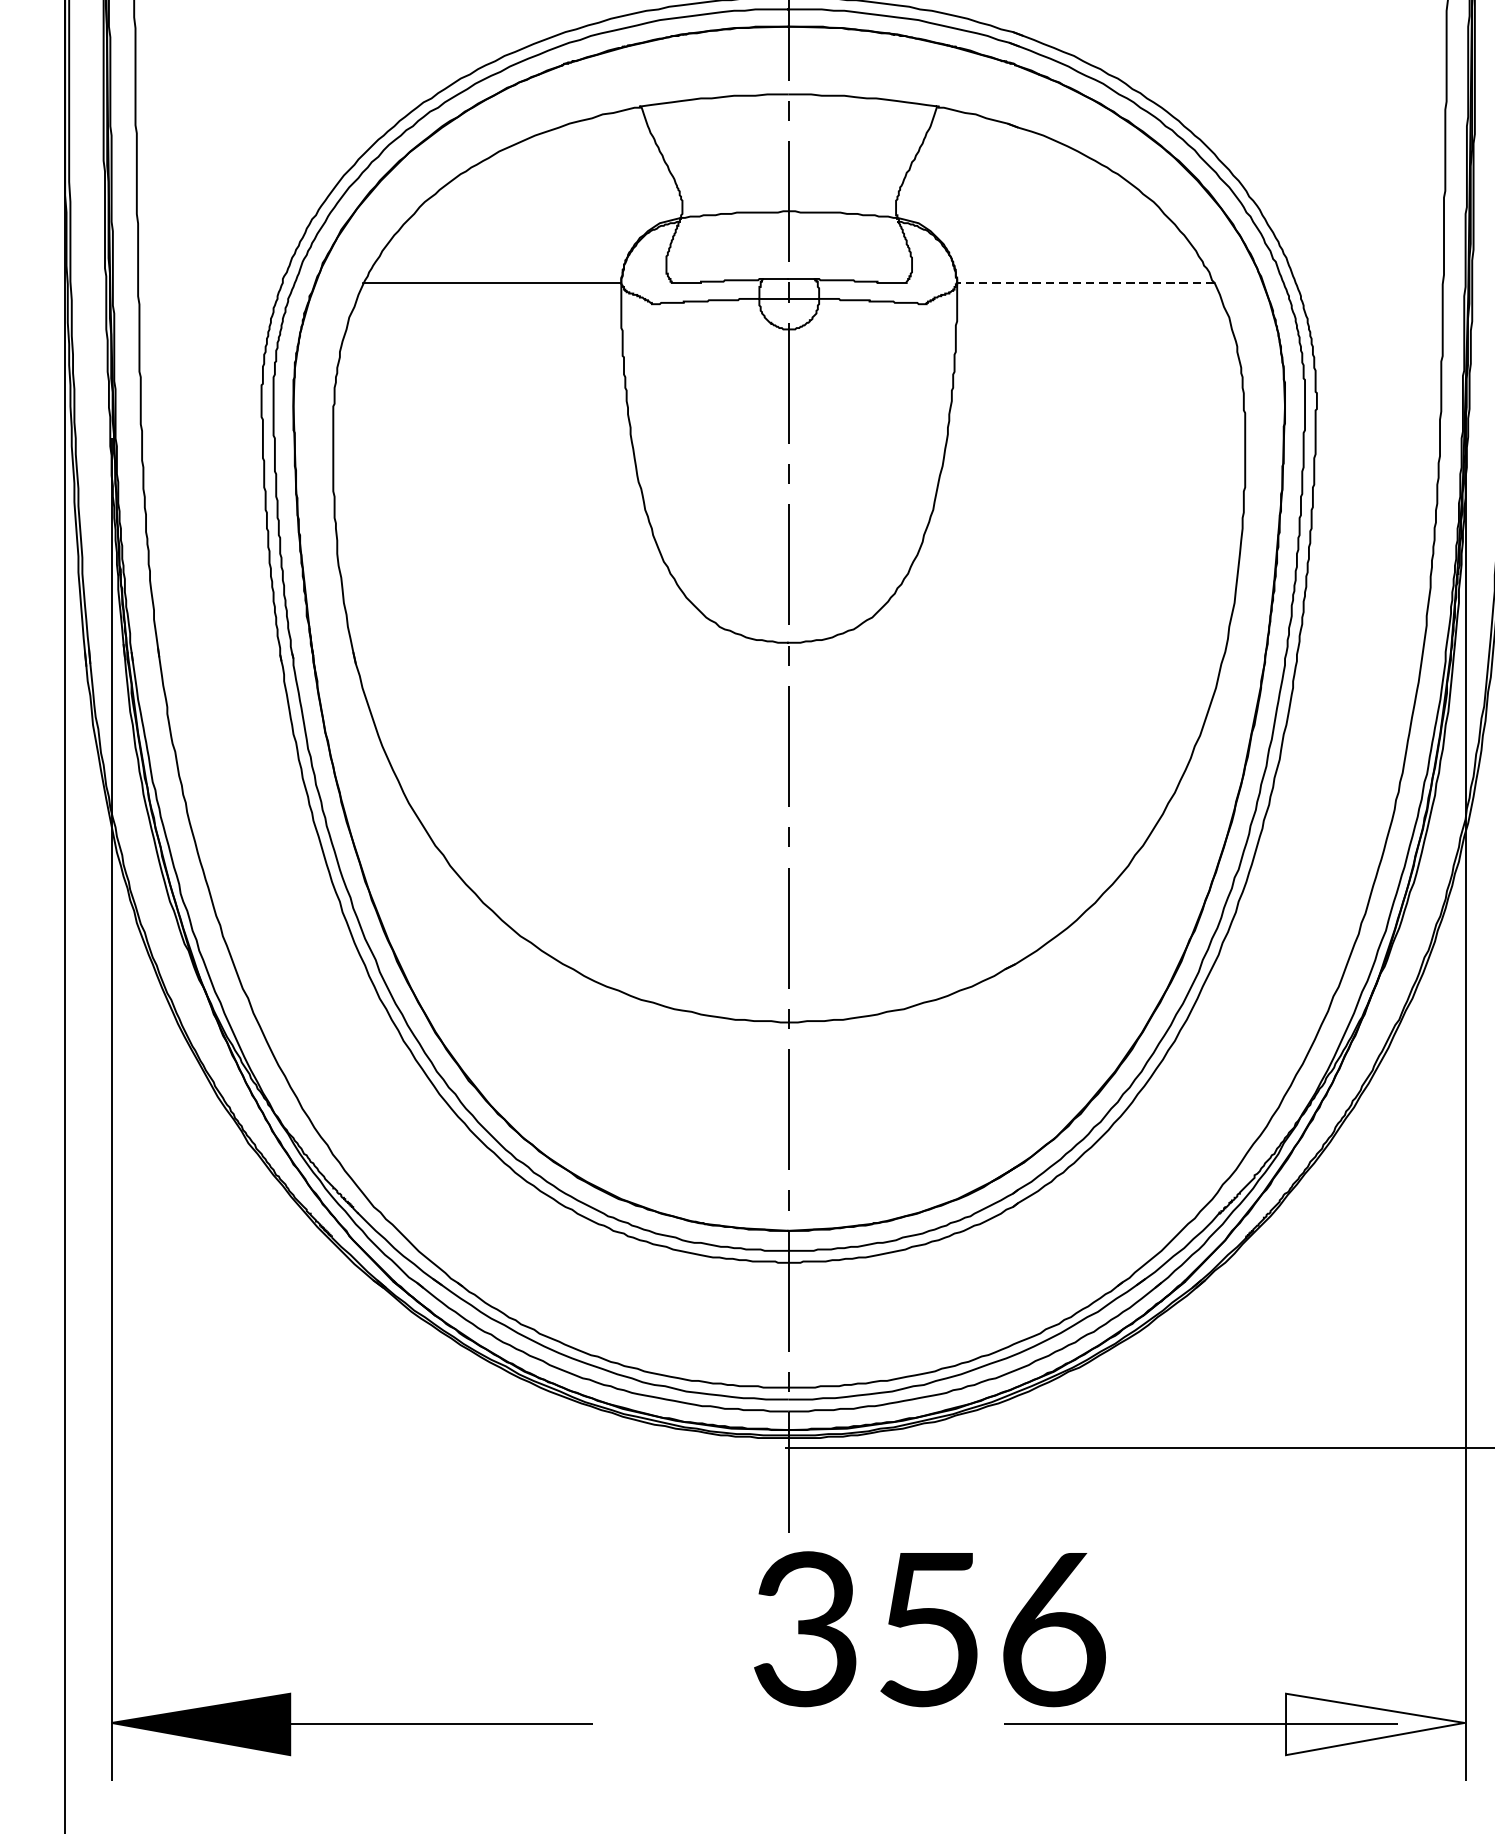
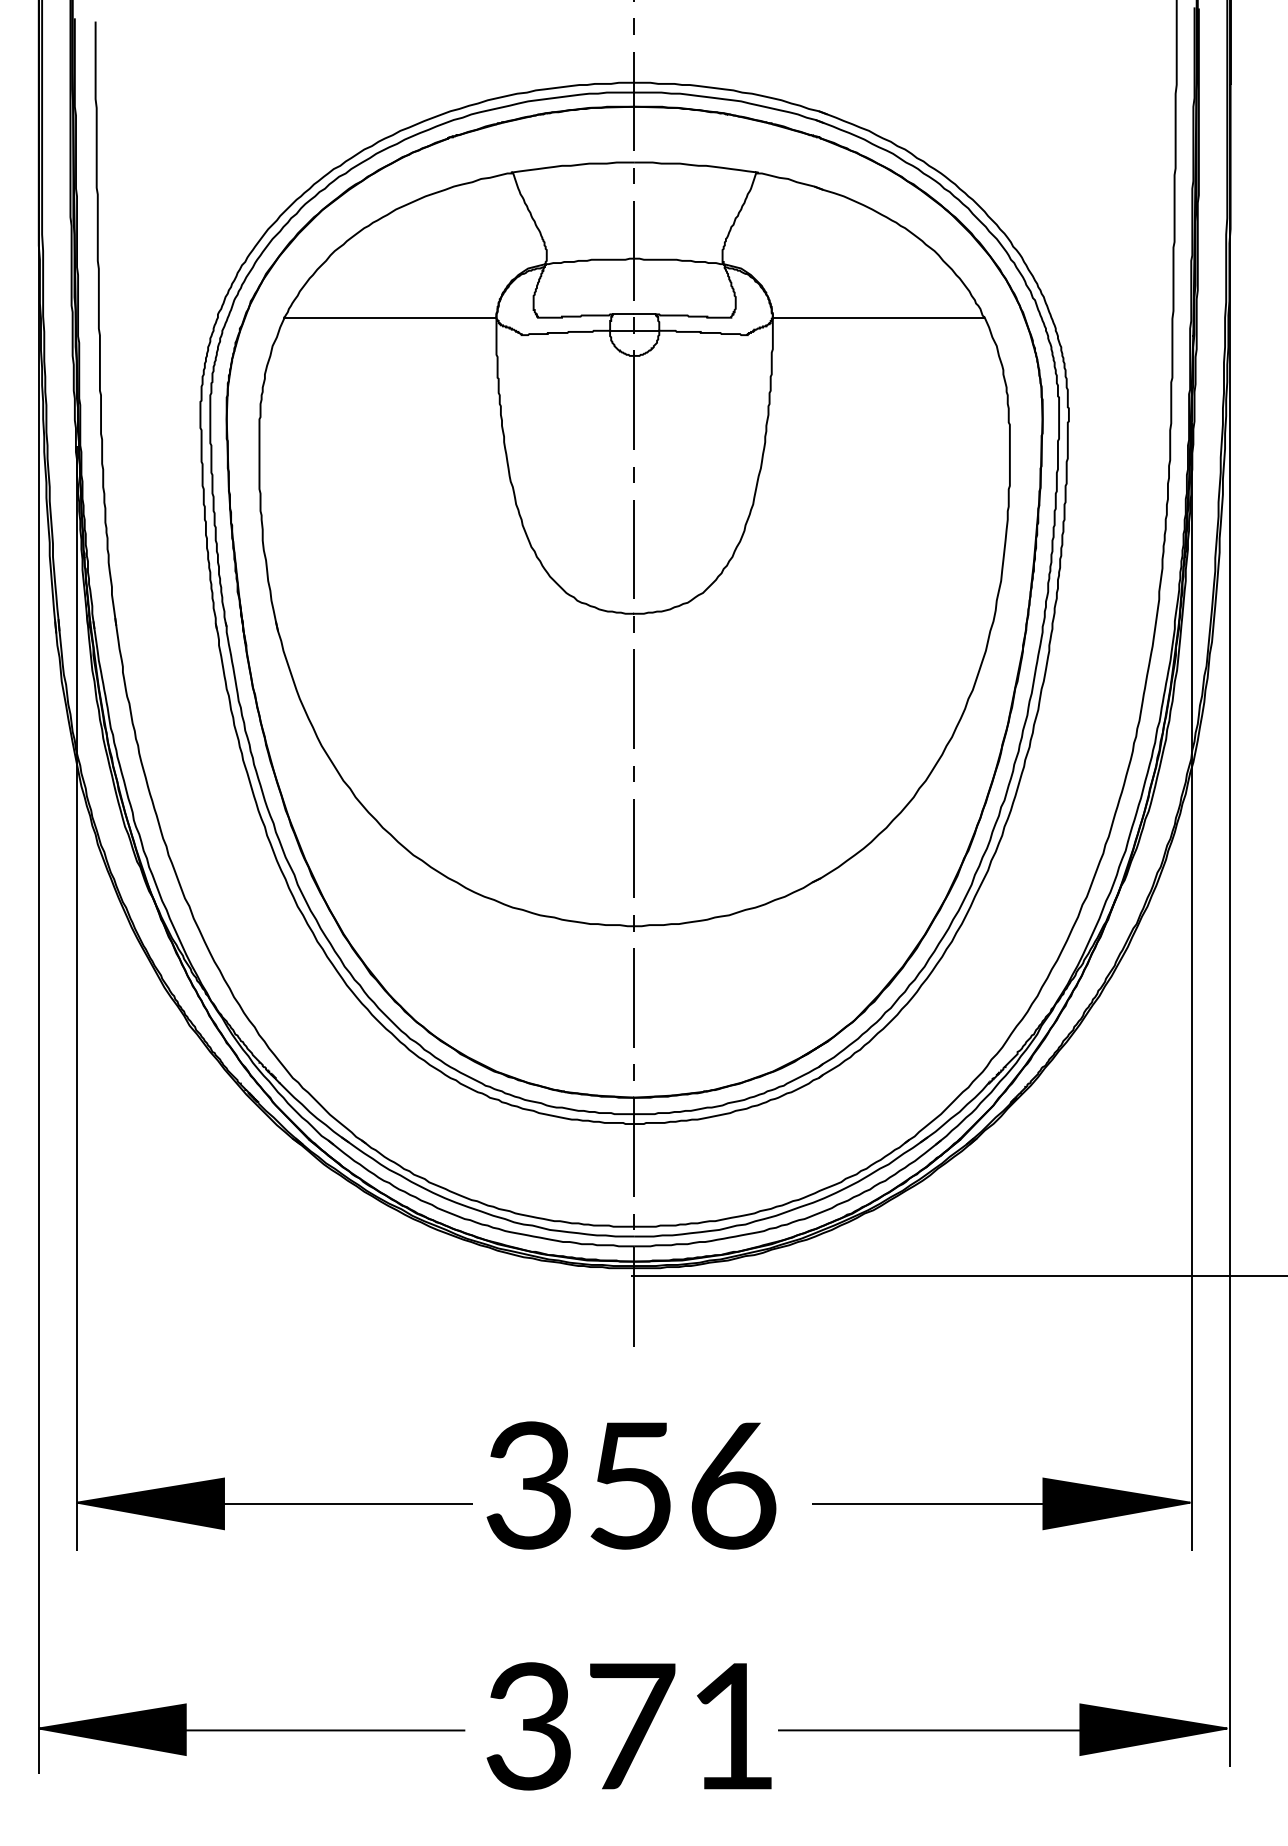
line: (1083, 282) -> (876, 317), dashed -> solid
text: (929, 1629) -> (631, 1485), moved
fill: (1374, 1723) -> (1116, 1503), added

